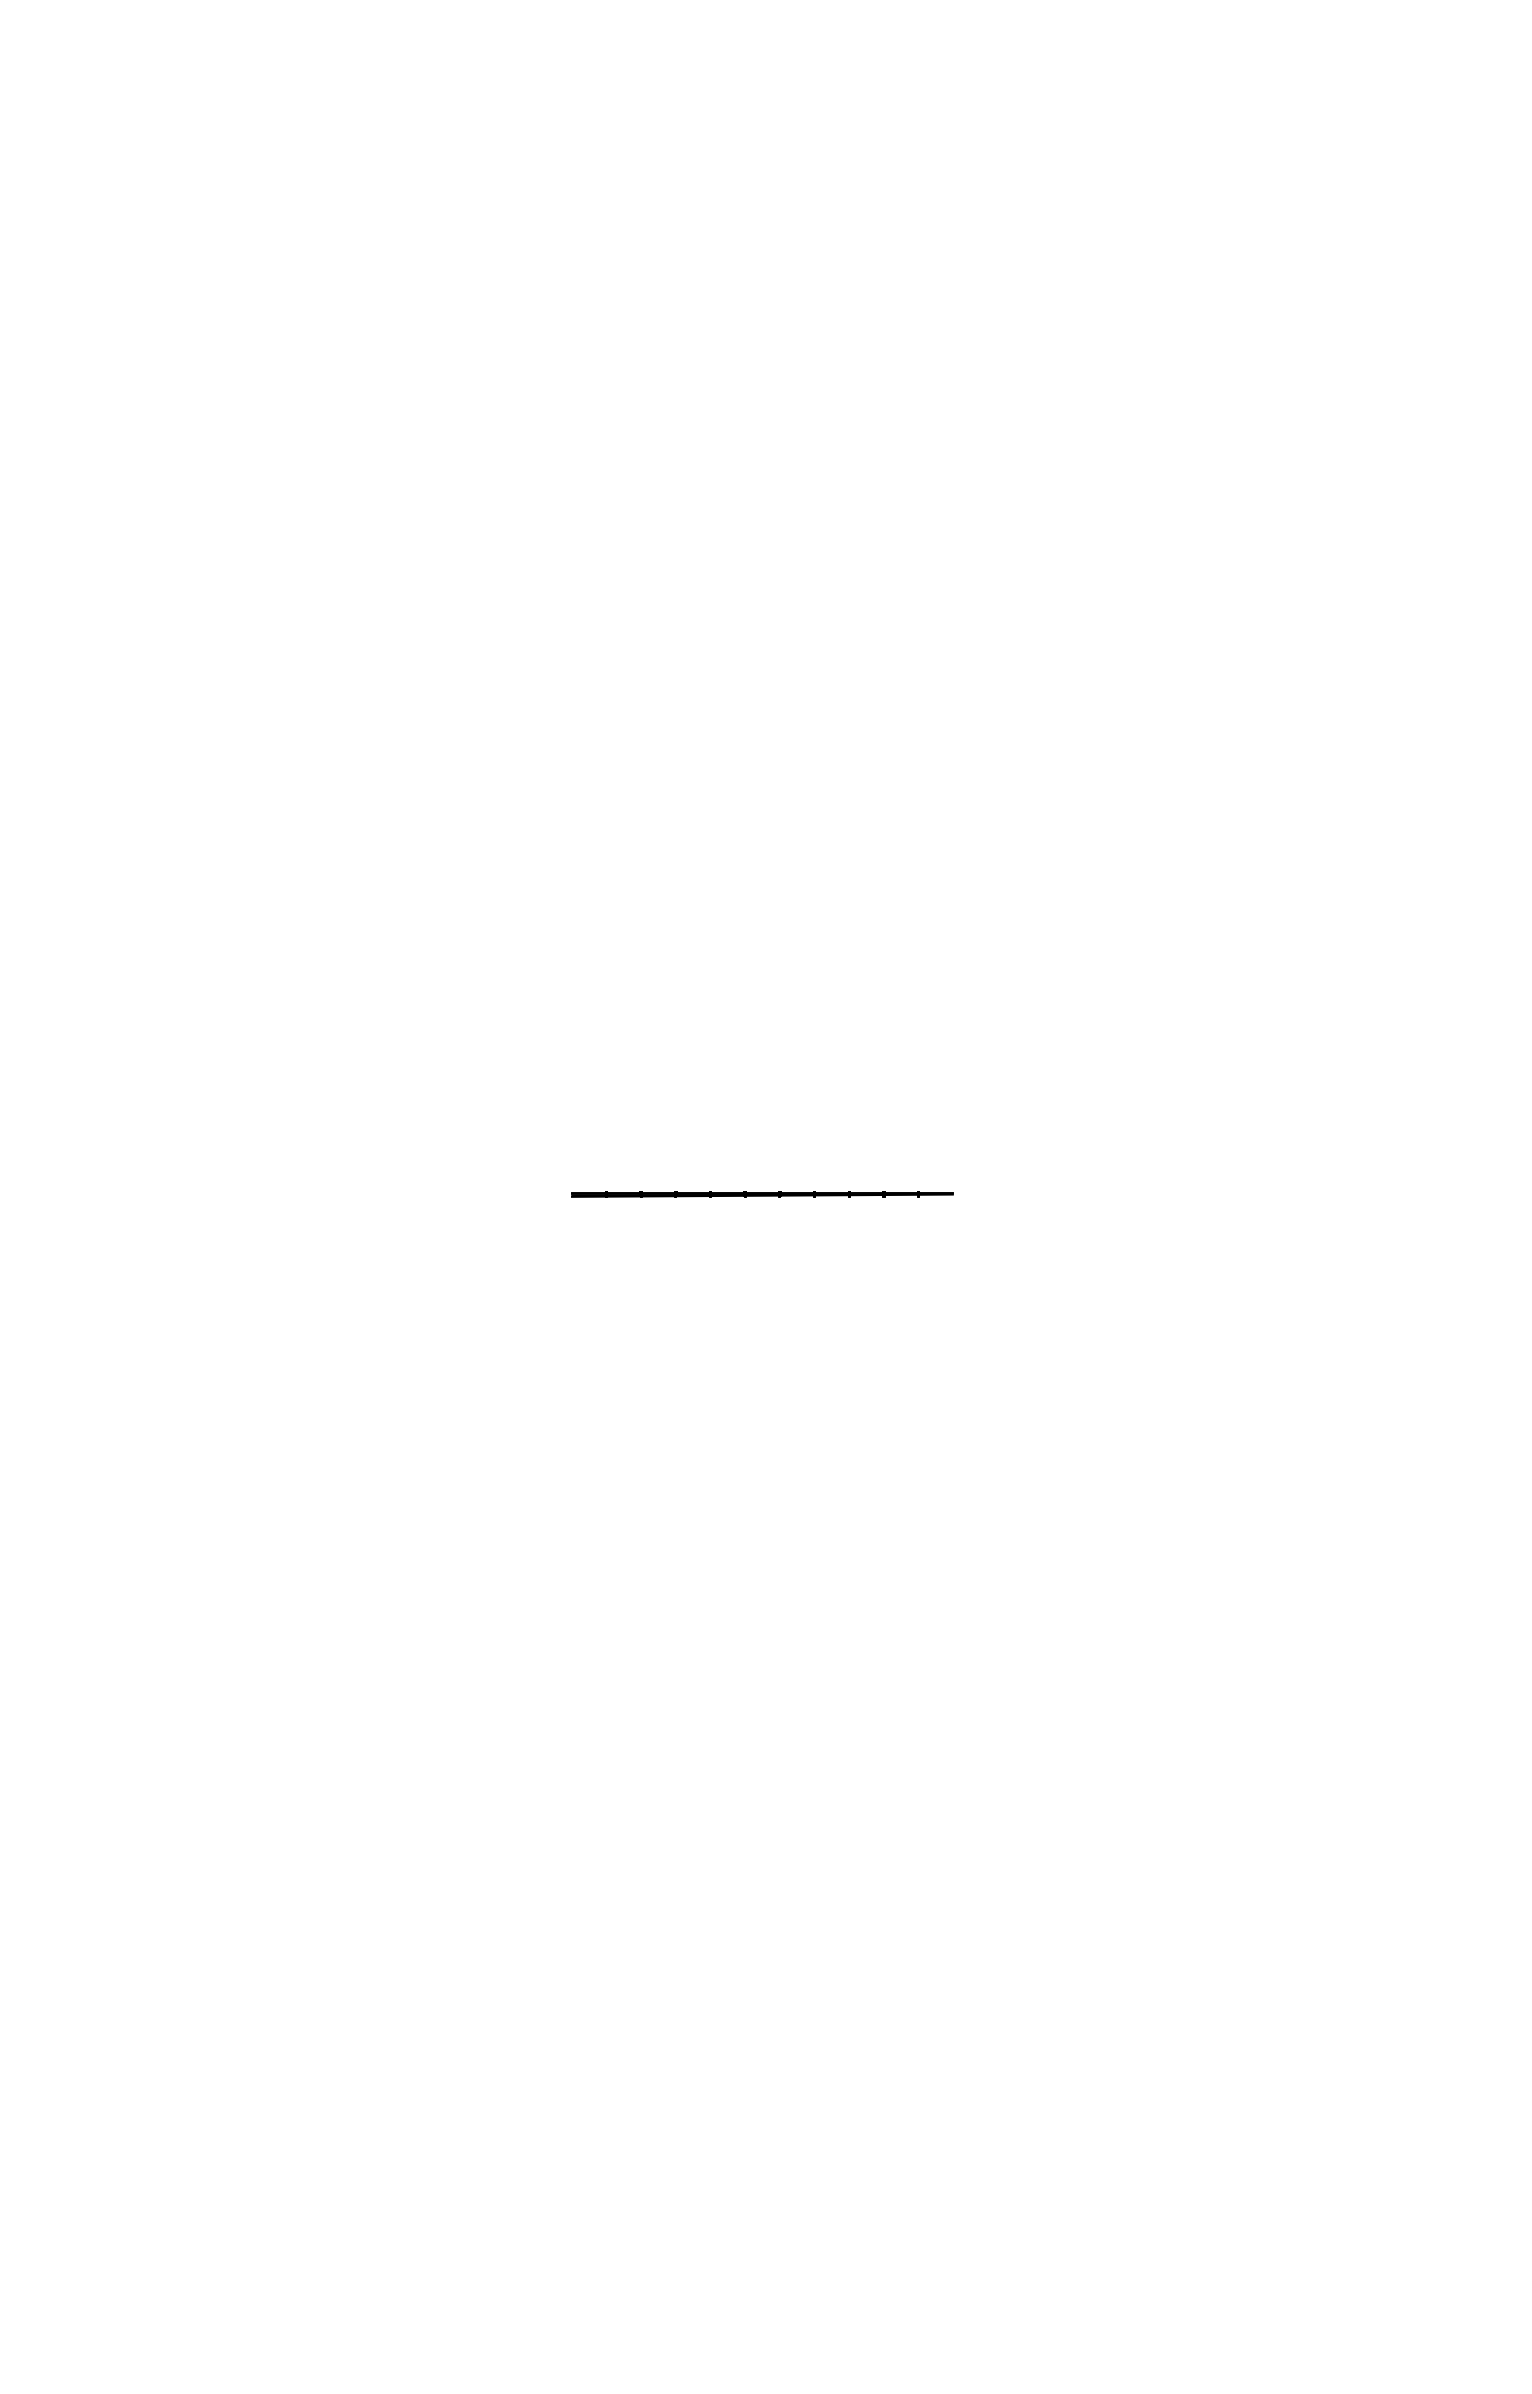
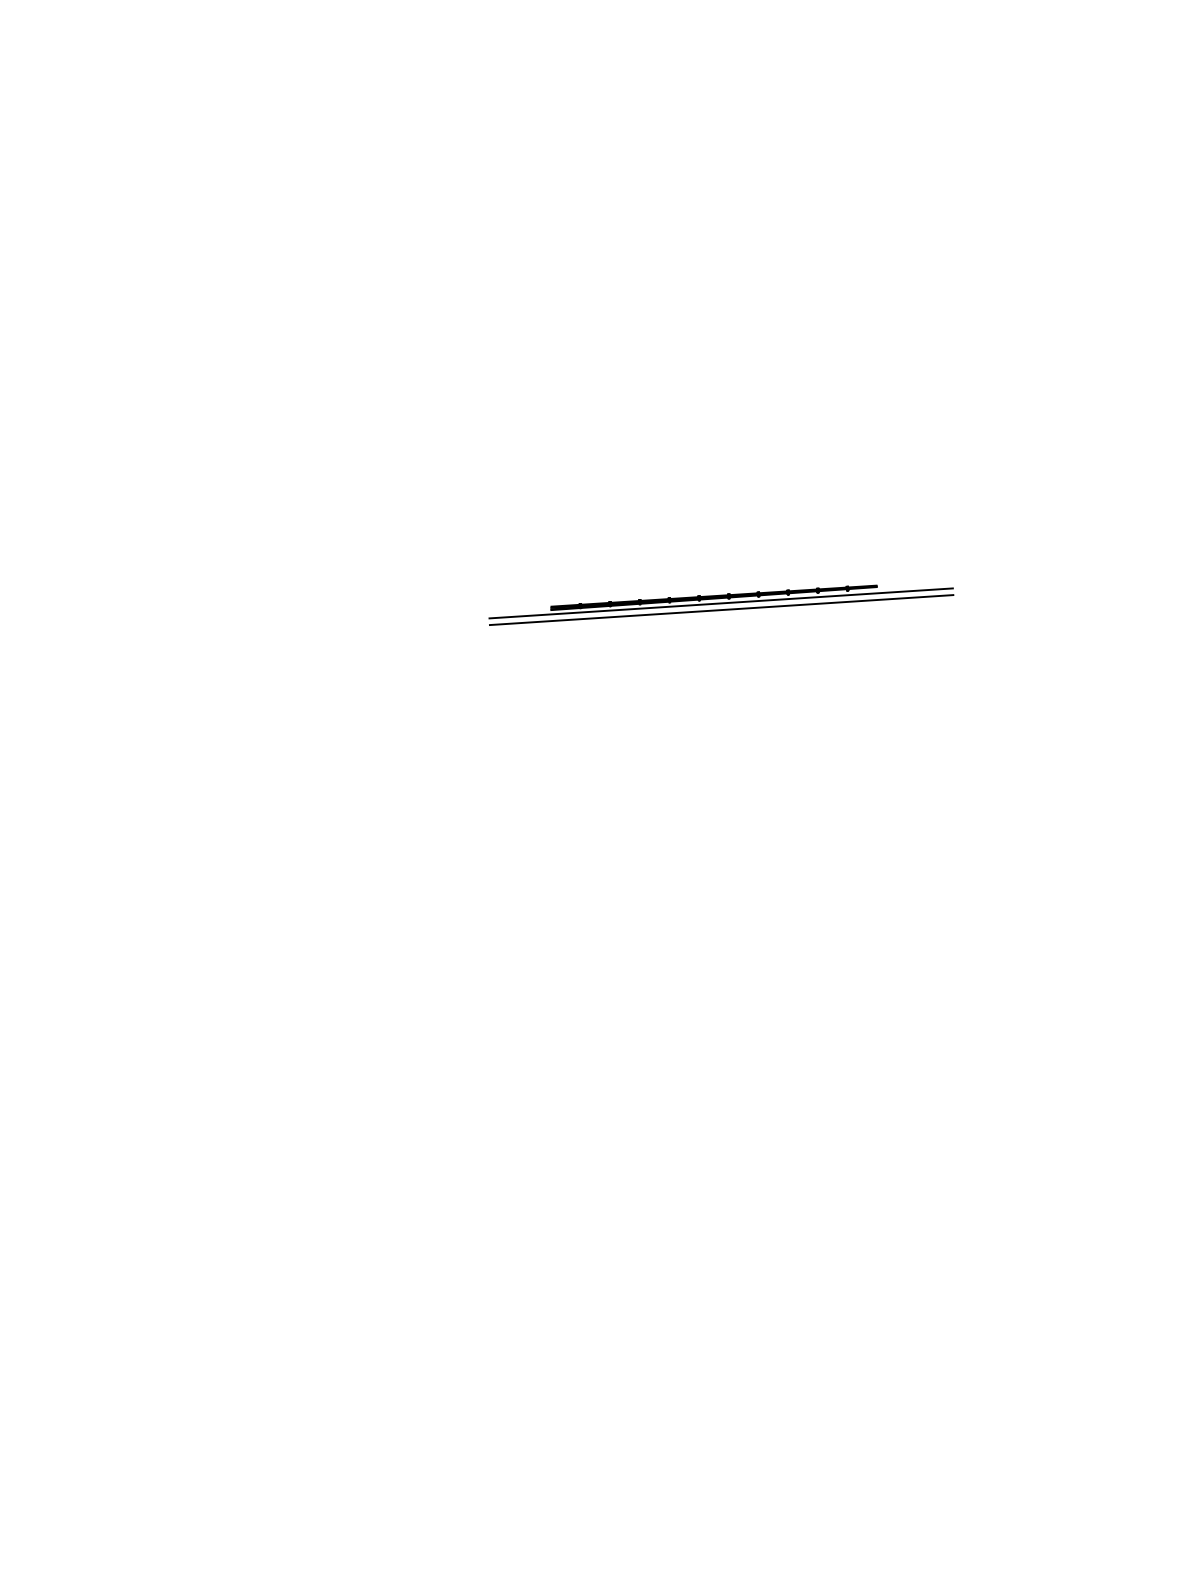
line: (770, 1201) -> (721, 603), added
line: (770, 1209) -> (721, 609), added

